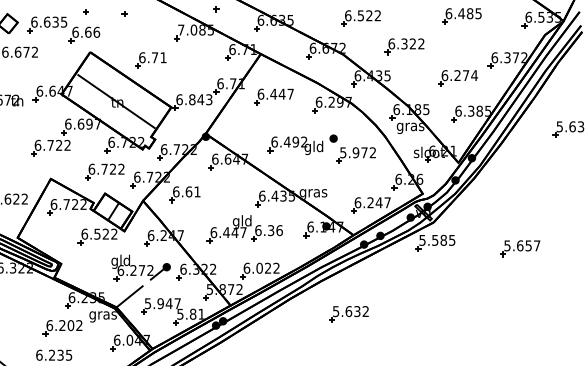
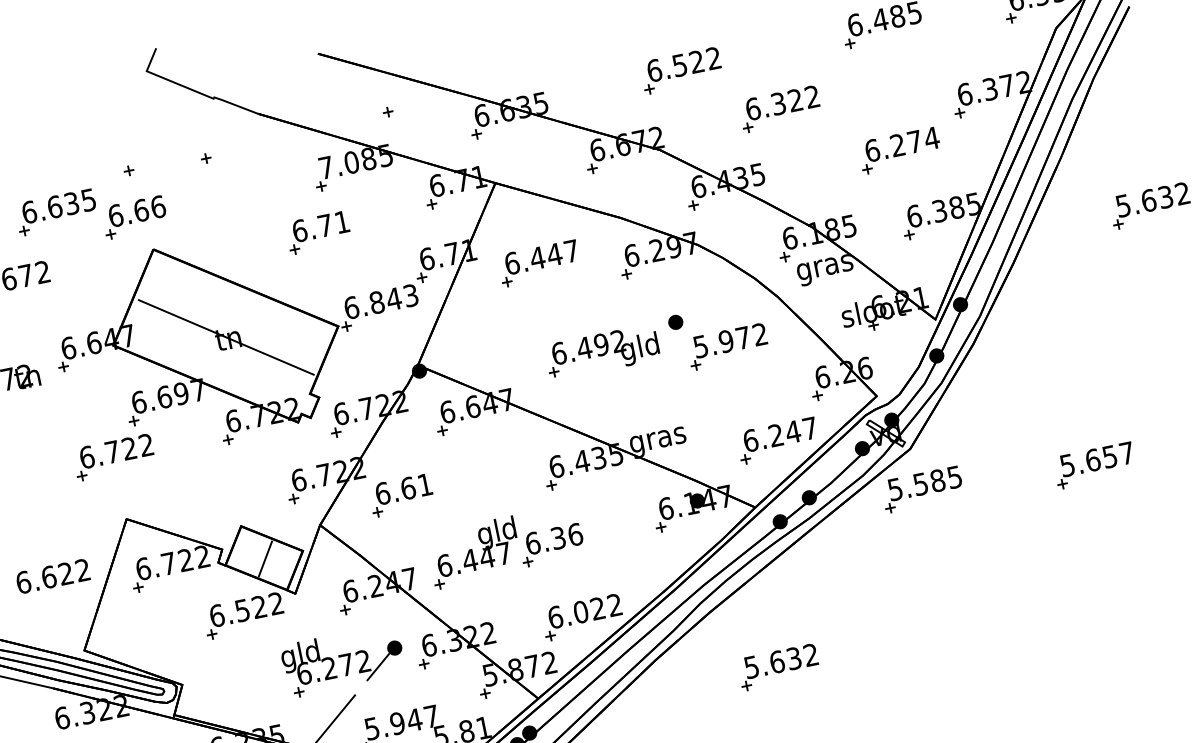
part: (150, 60) -> (317, 233), moved
part: (104, 171) -> (230, 482), removed
part: (244, 229) -> (504, 546), moved

